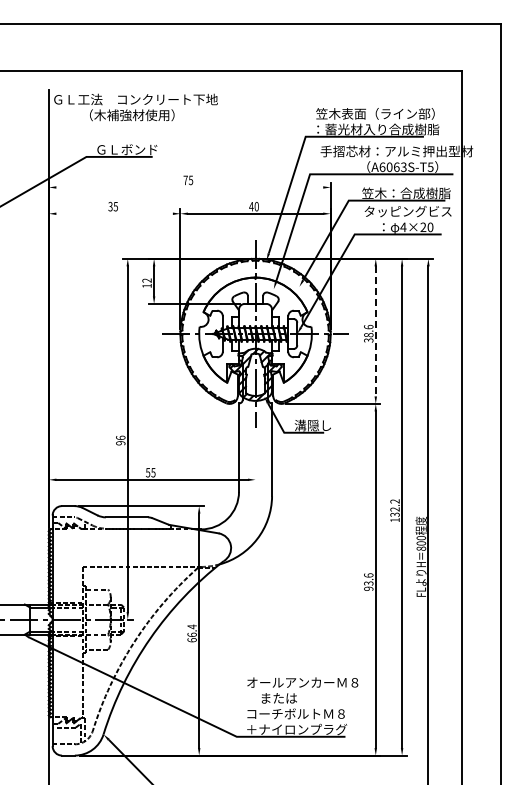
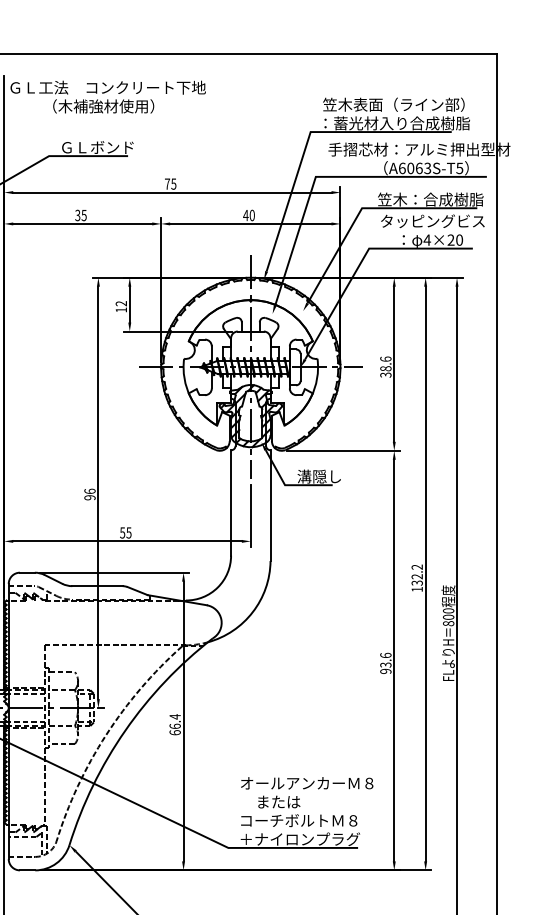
line: (189, 187) -> (172, 192), added
line: (114, 213) -> (82, 223), added
line: (375, 331) -> (393, 364), dashed -> solid
line: (255, 458) -> (250, 515), added

